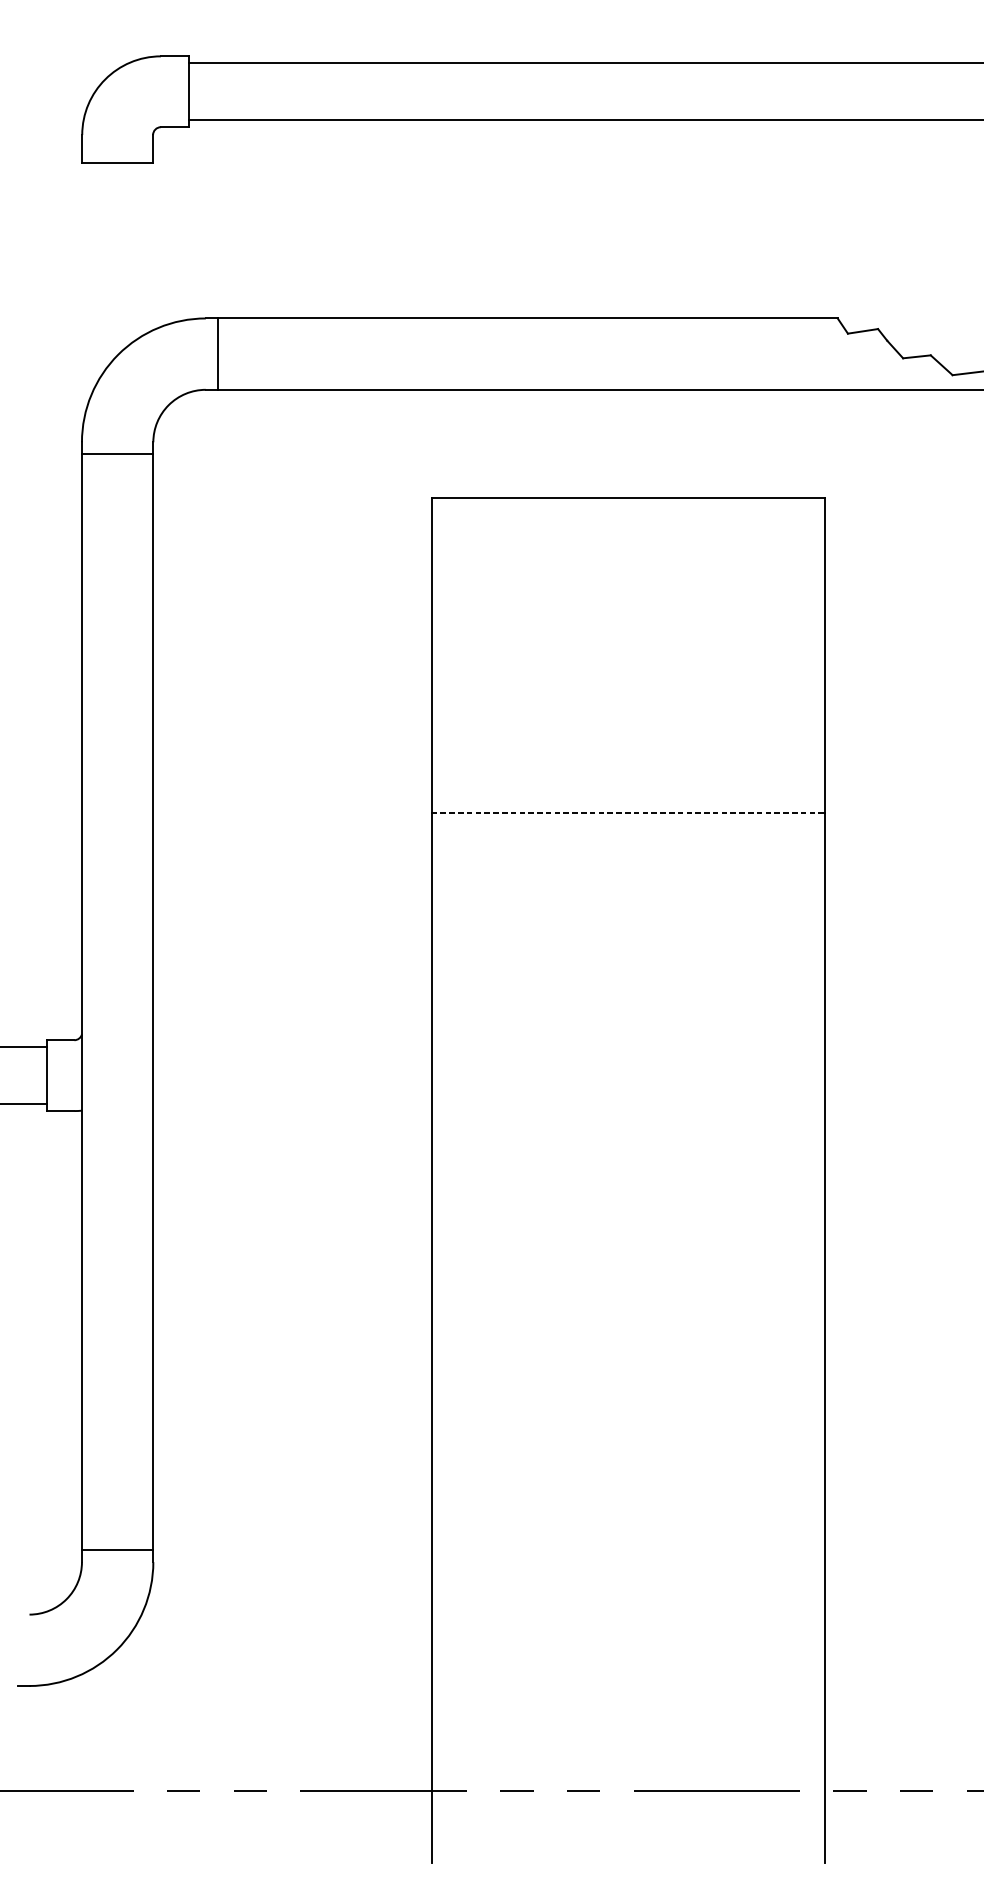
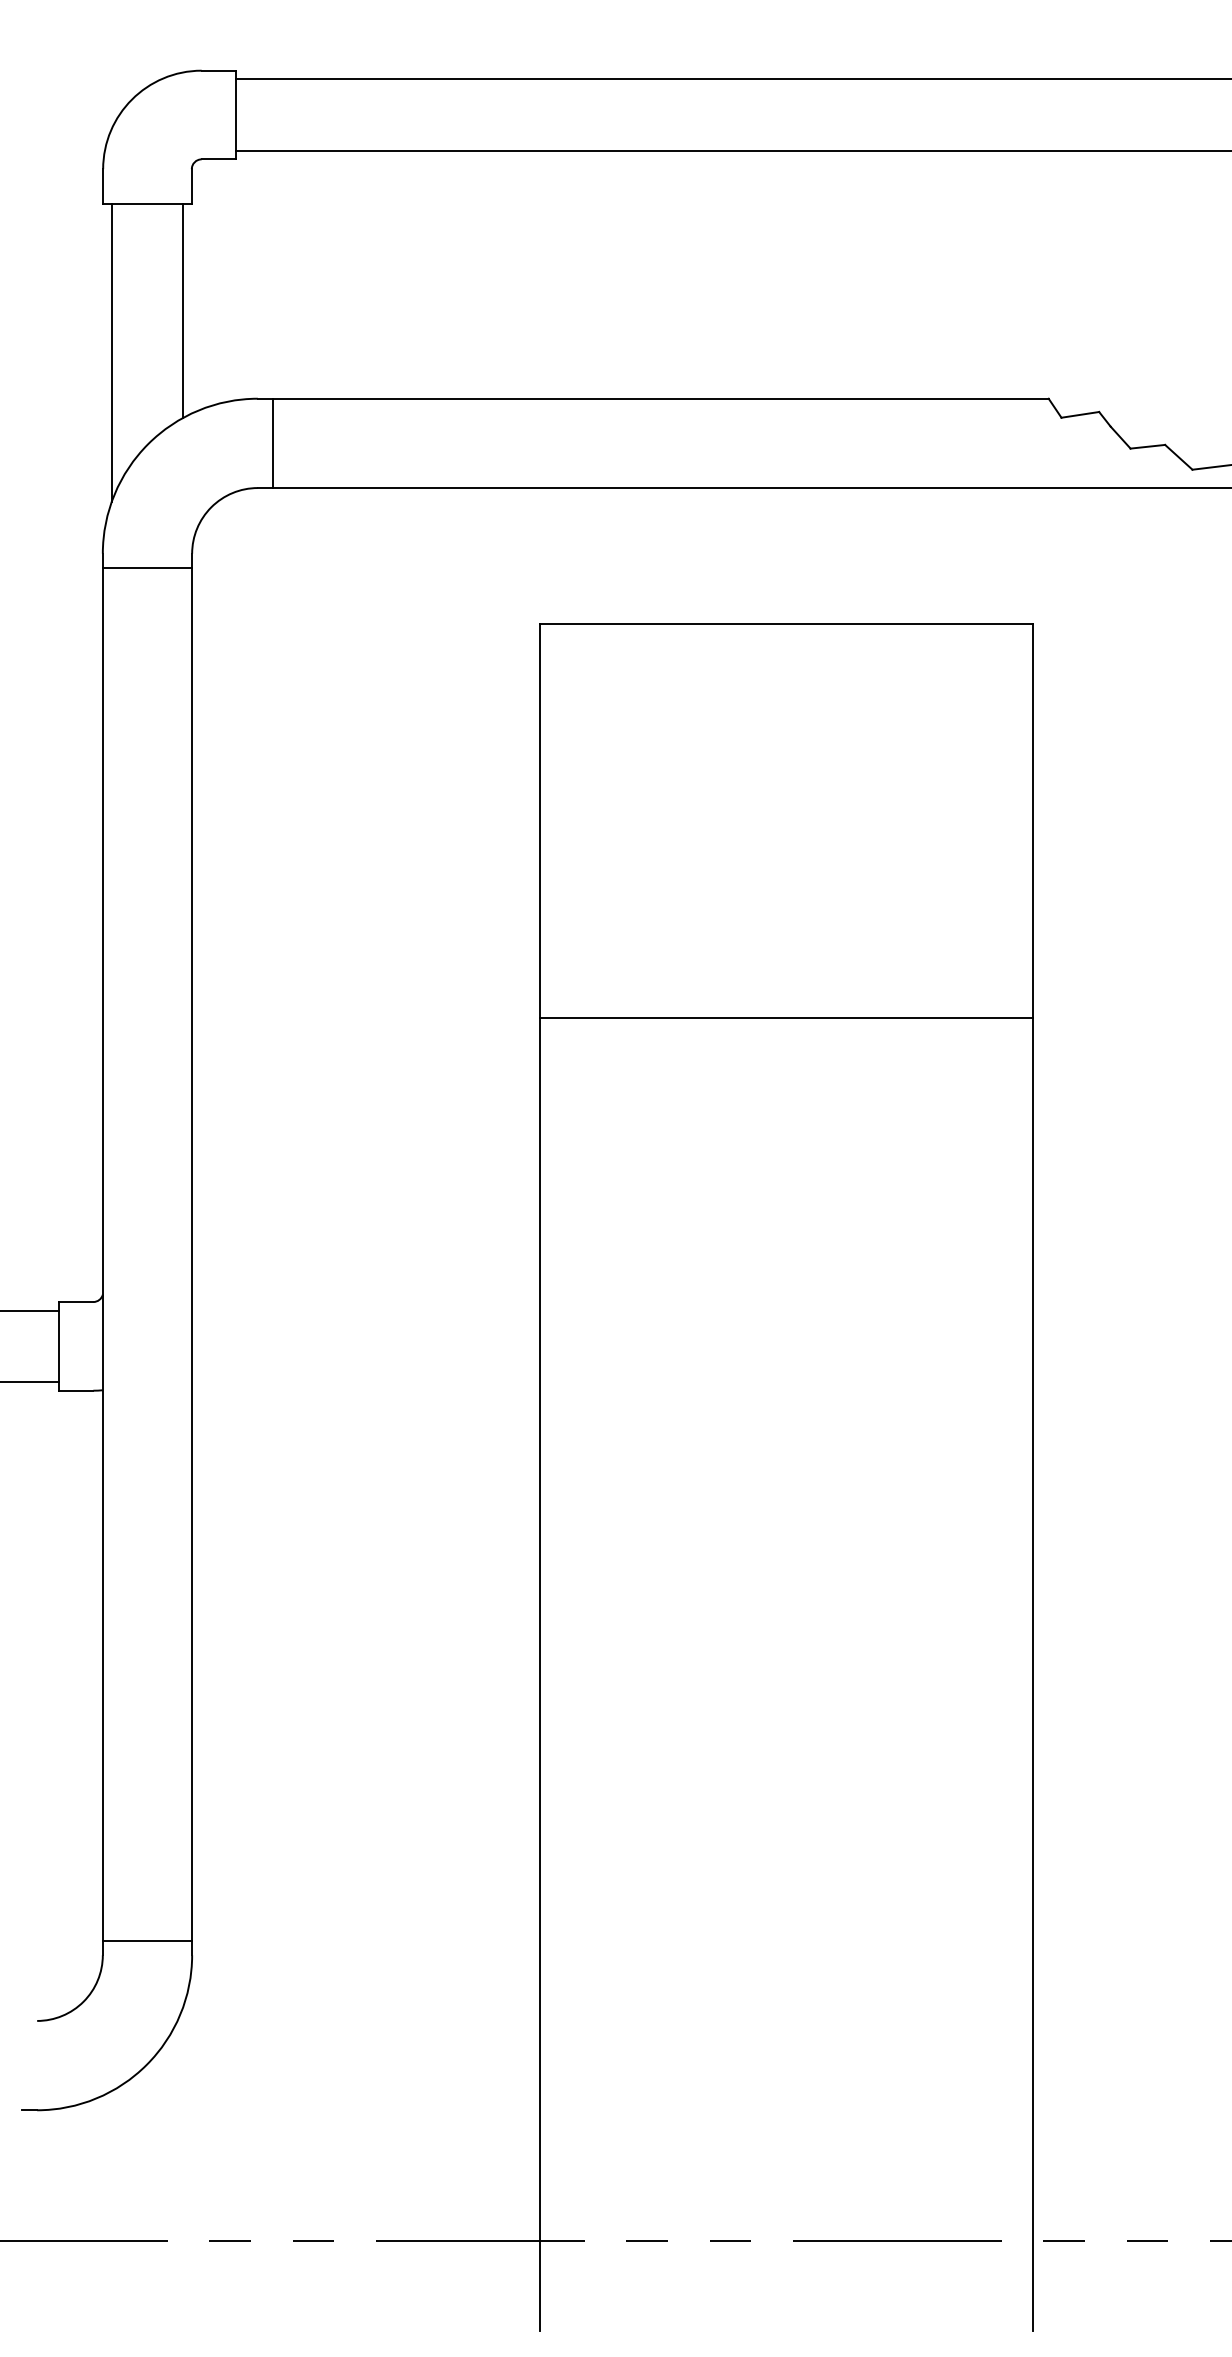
line: (146, 247) -> (183, 310), added
line: (88, 281) -> (111, 352), added
line: (629, 813) -> (787, 1018), dashed -> solid

